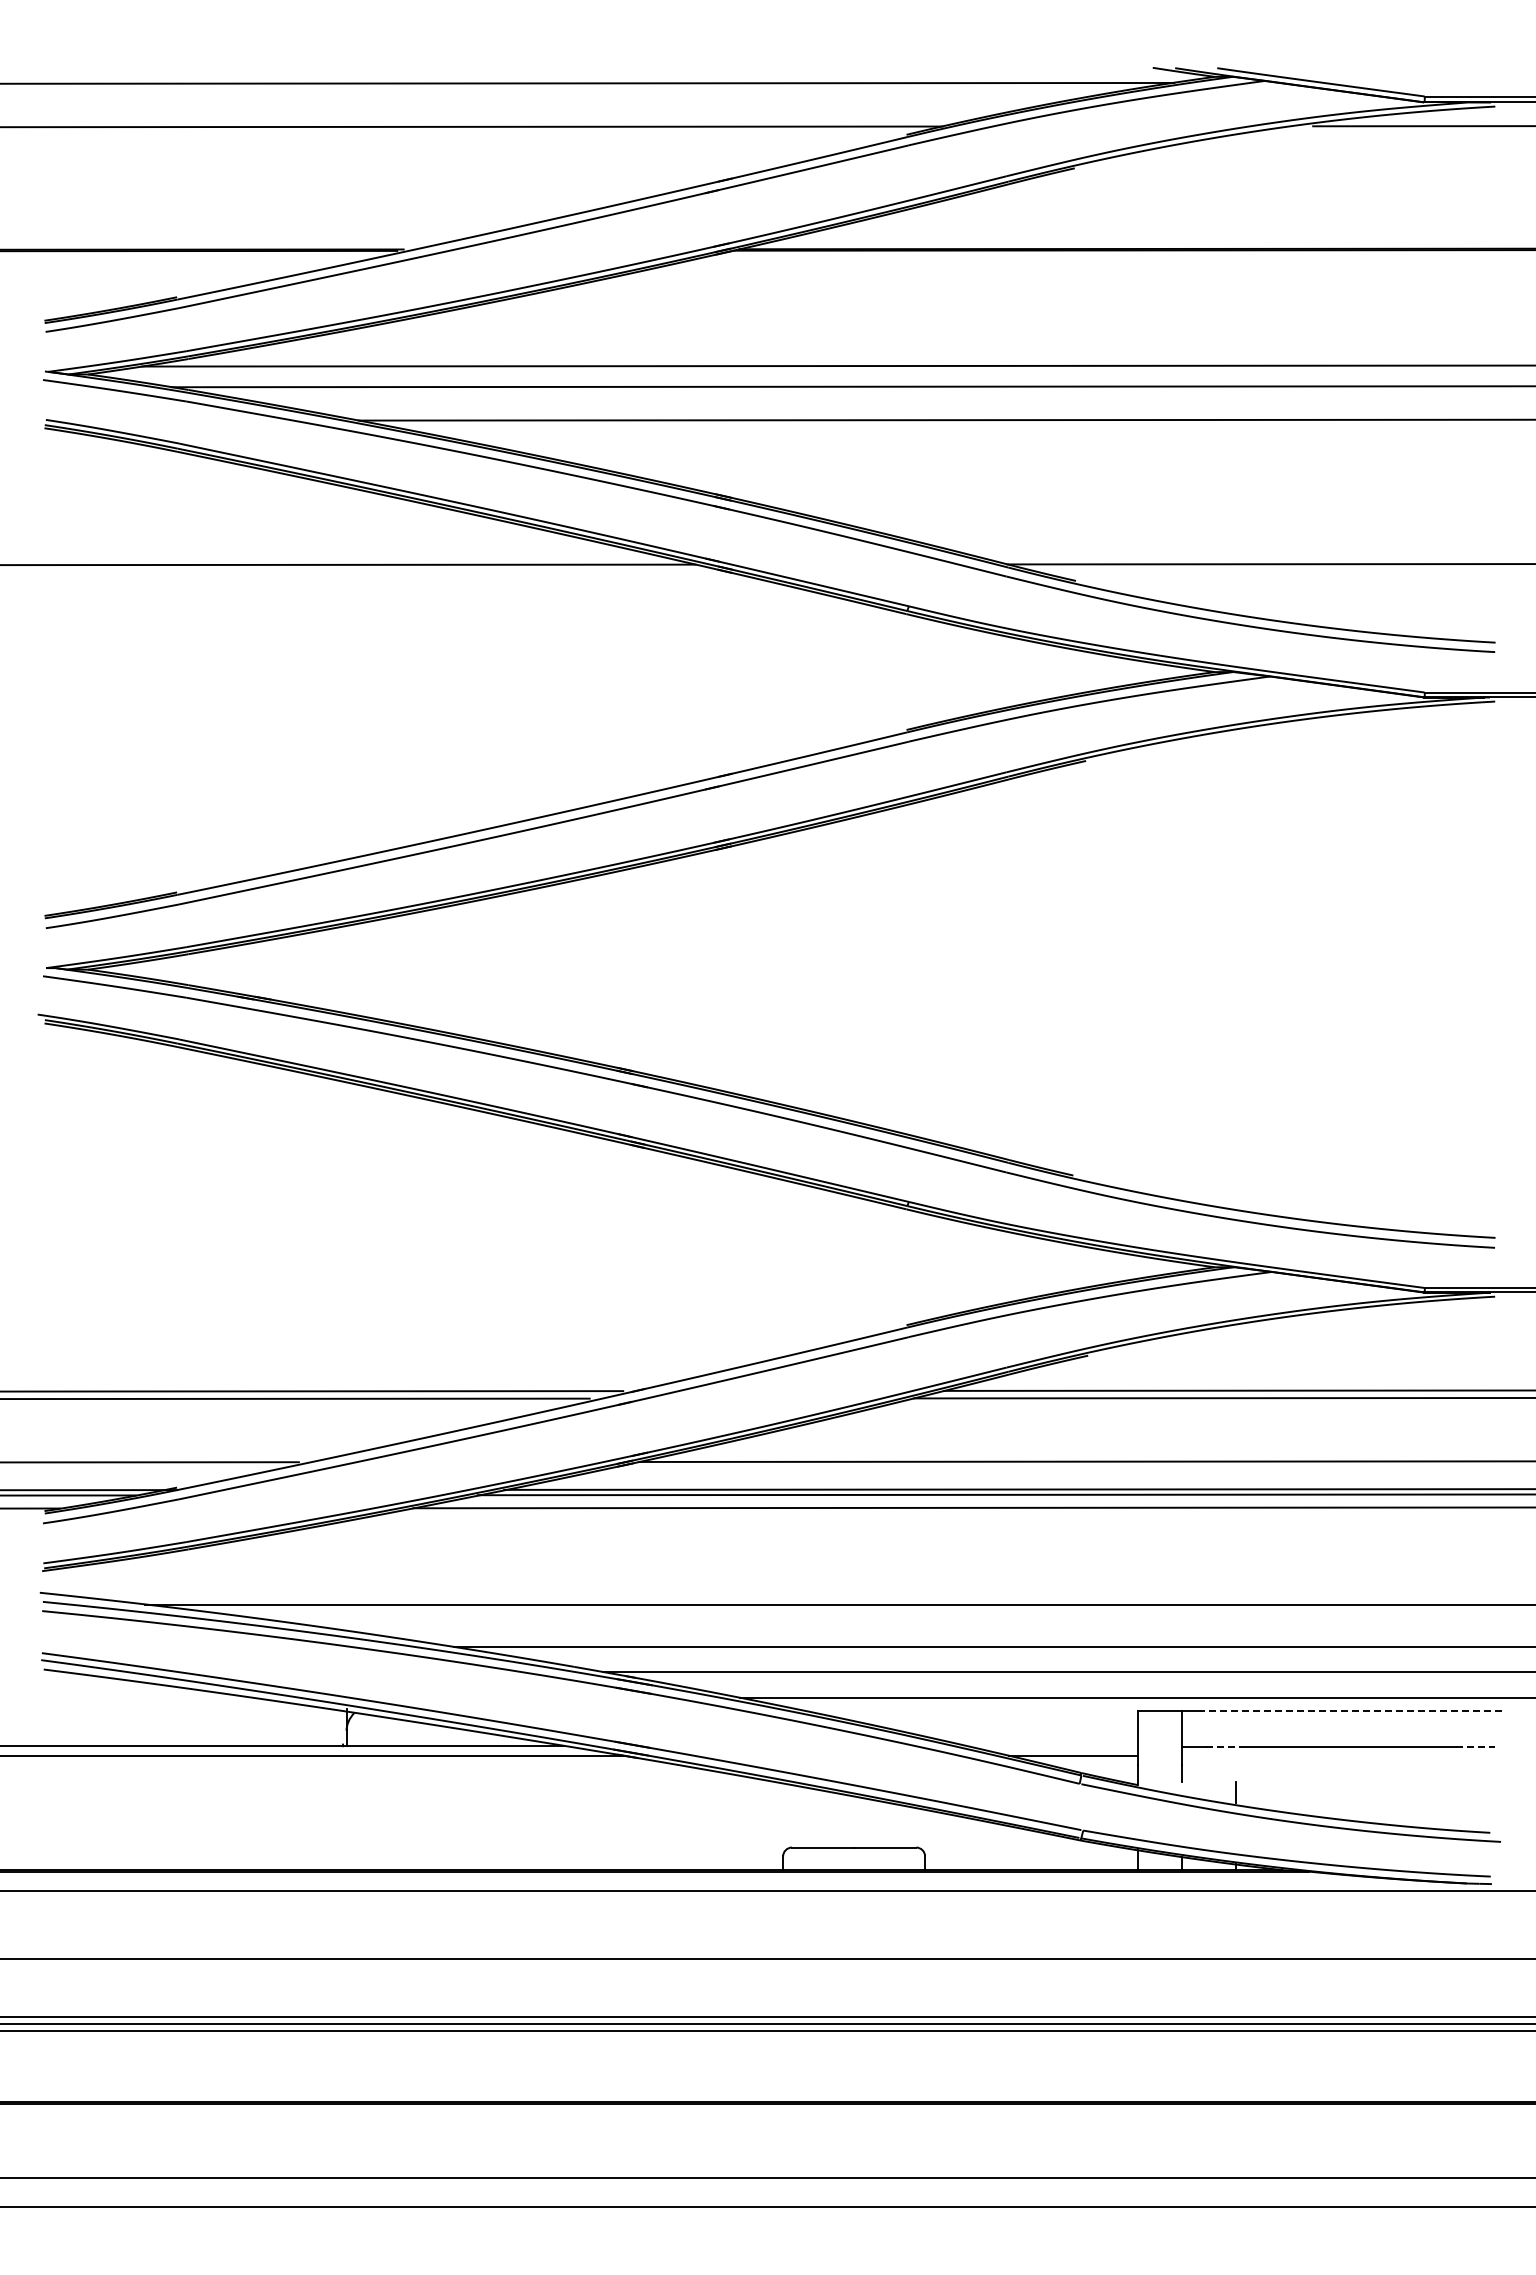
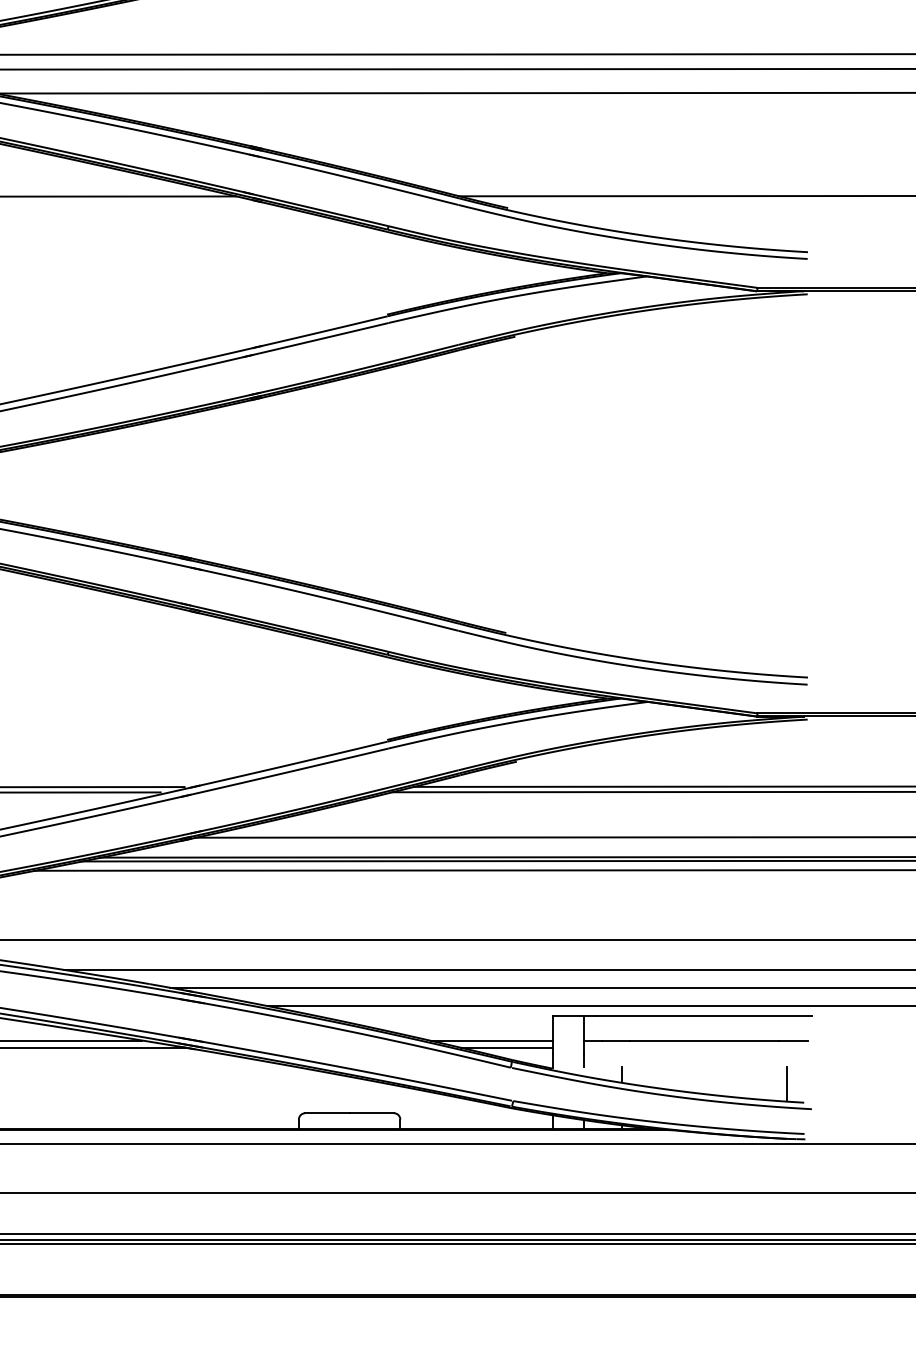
line: (1351, 1711) -> (705, 1016), dashed -> solid
line: (1052, 1746) -> (491, 1041), added
line: (1226, 1746) -> (615, 1041), dashed -> solid
line: (1475, 1746) -> (793, 1041), dashed -> solid
line: (1466, 1805) -> (787, 1083), added

